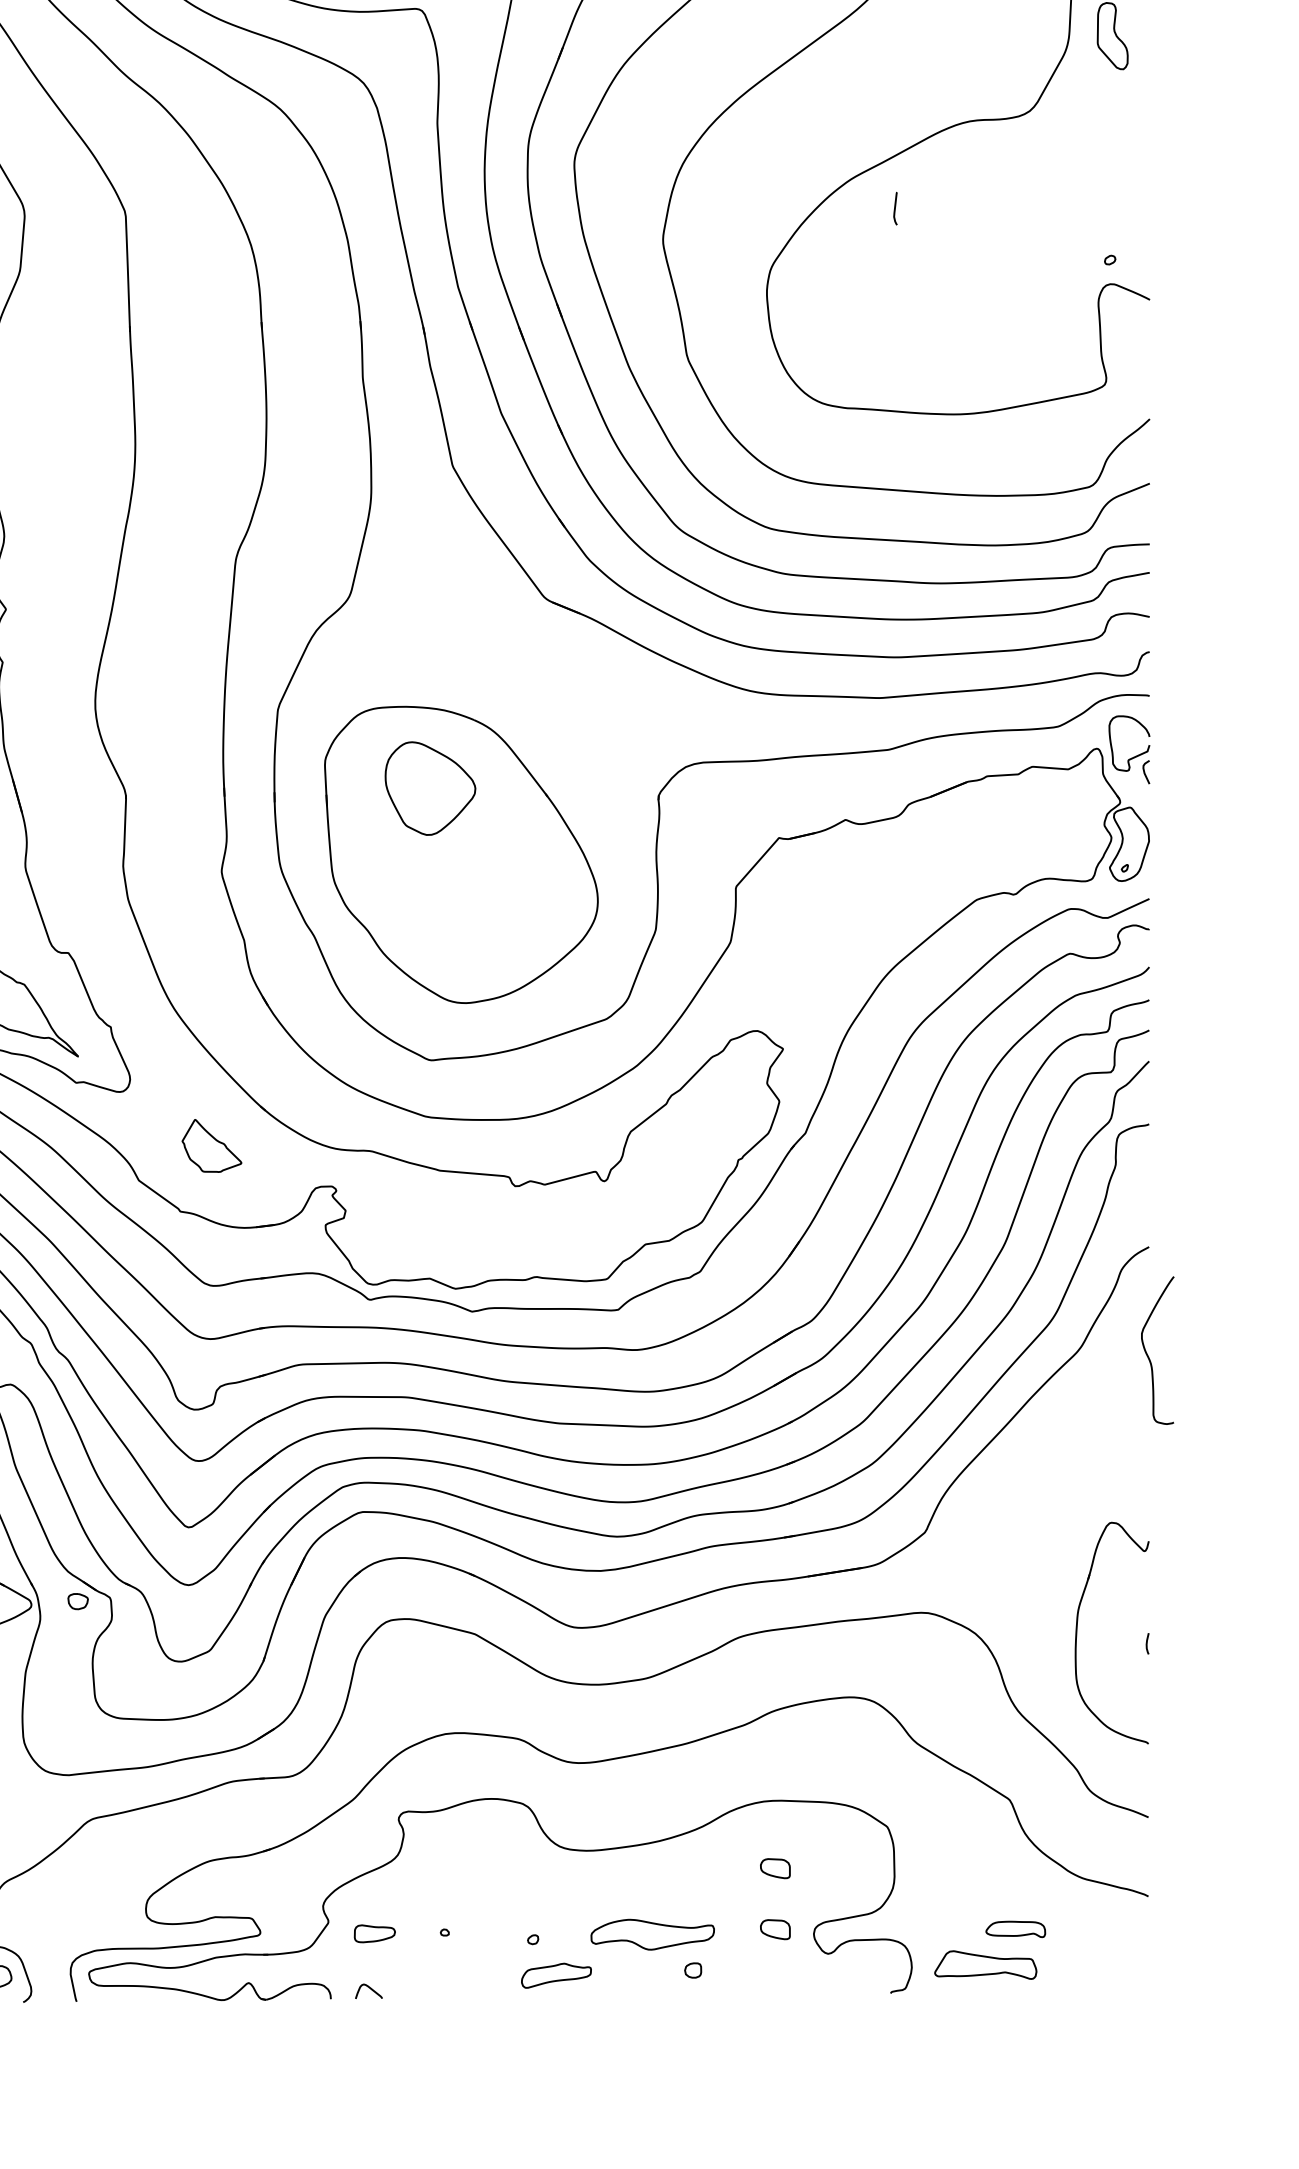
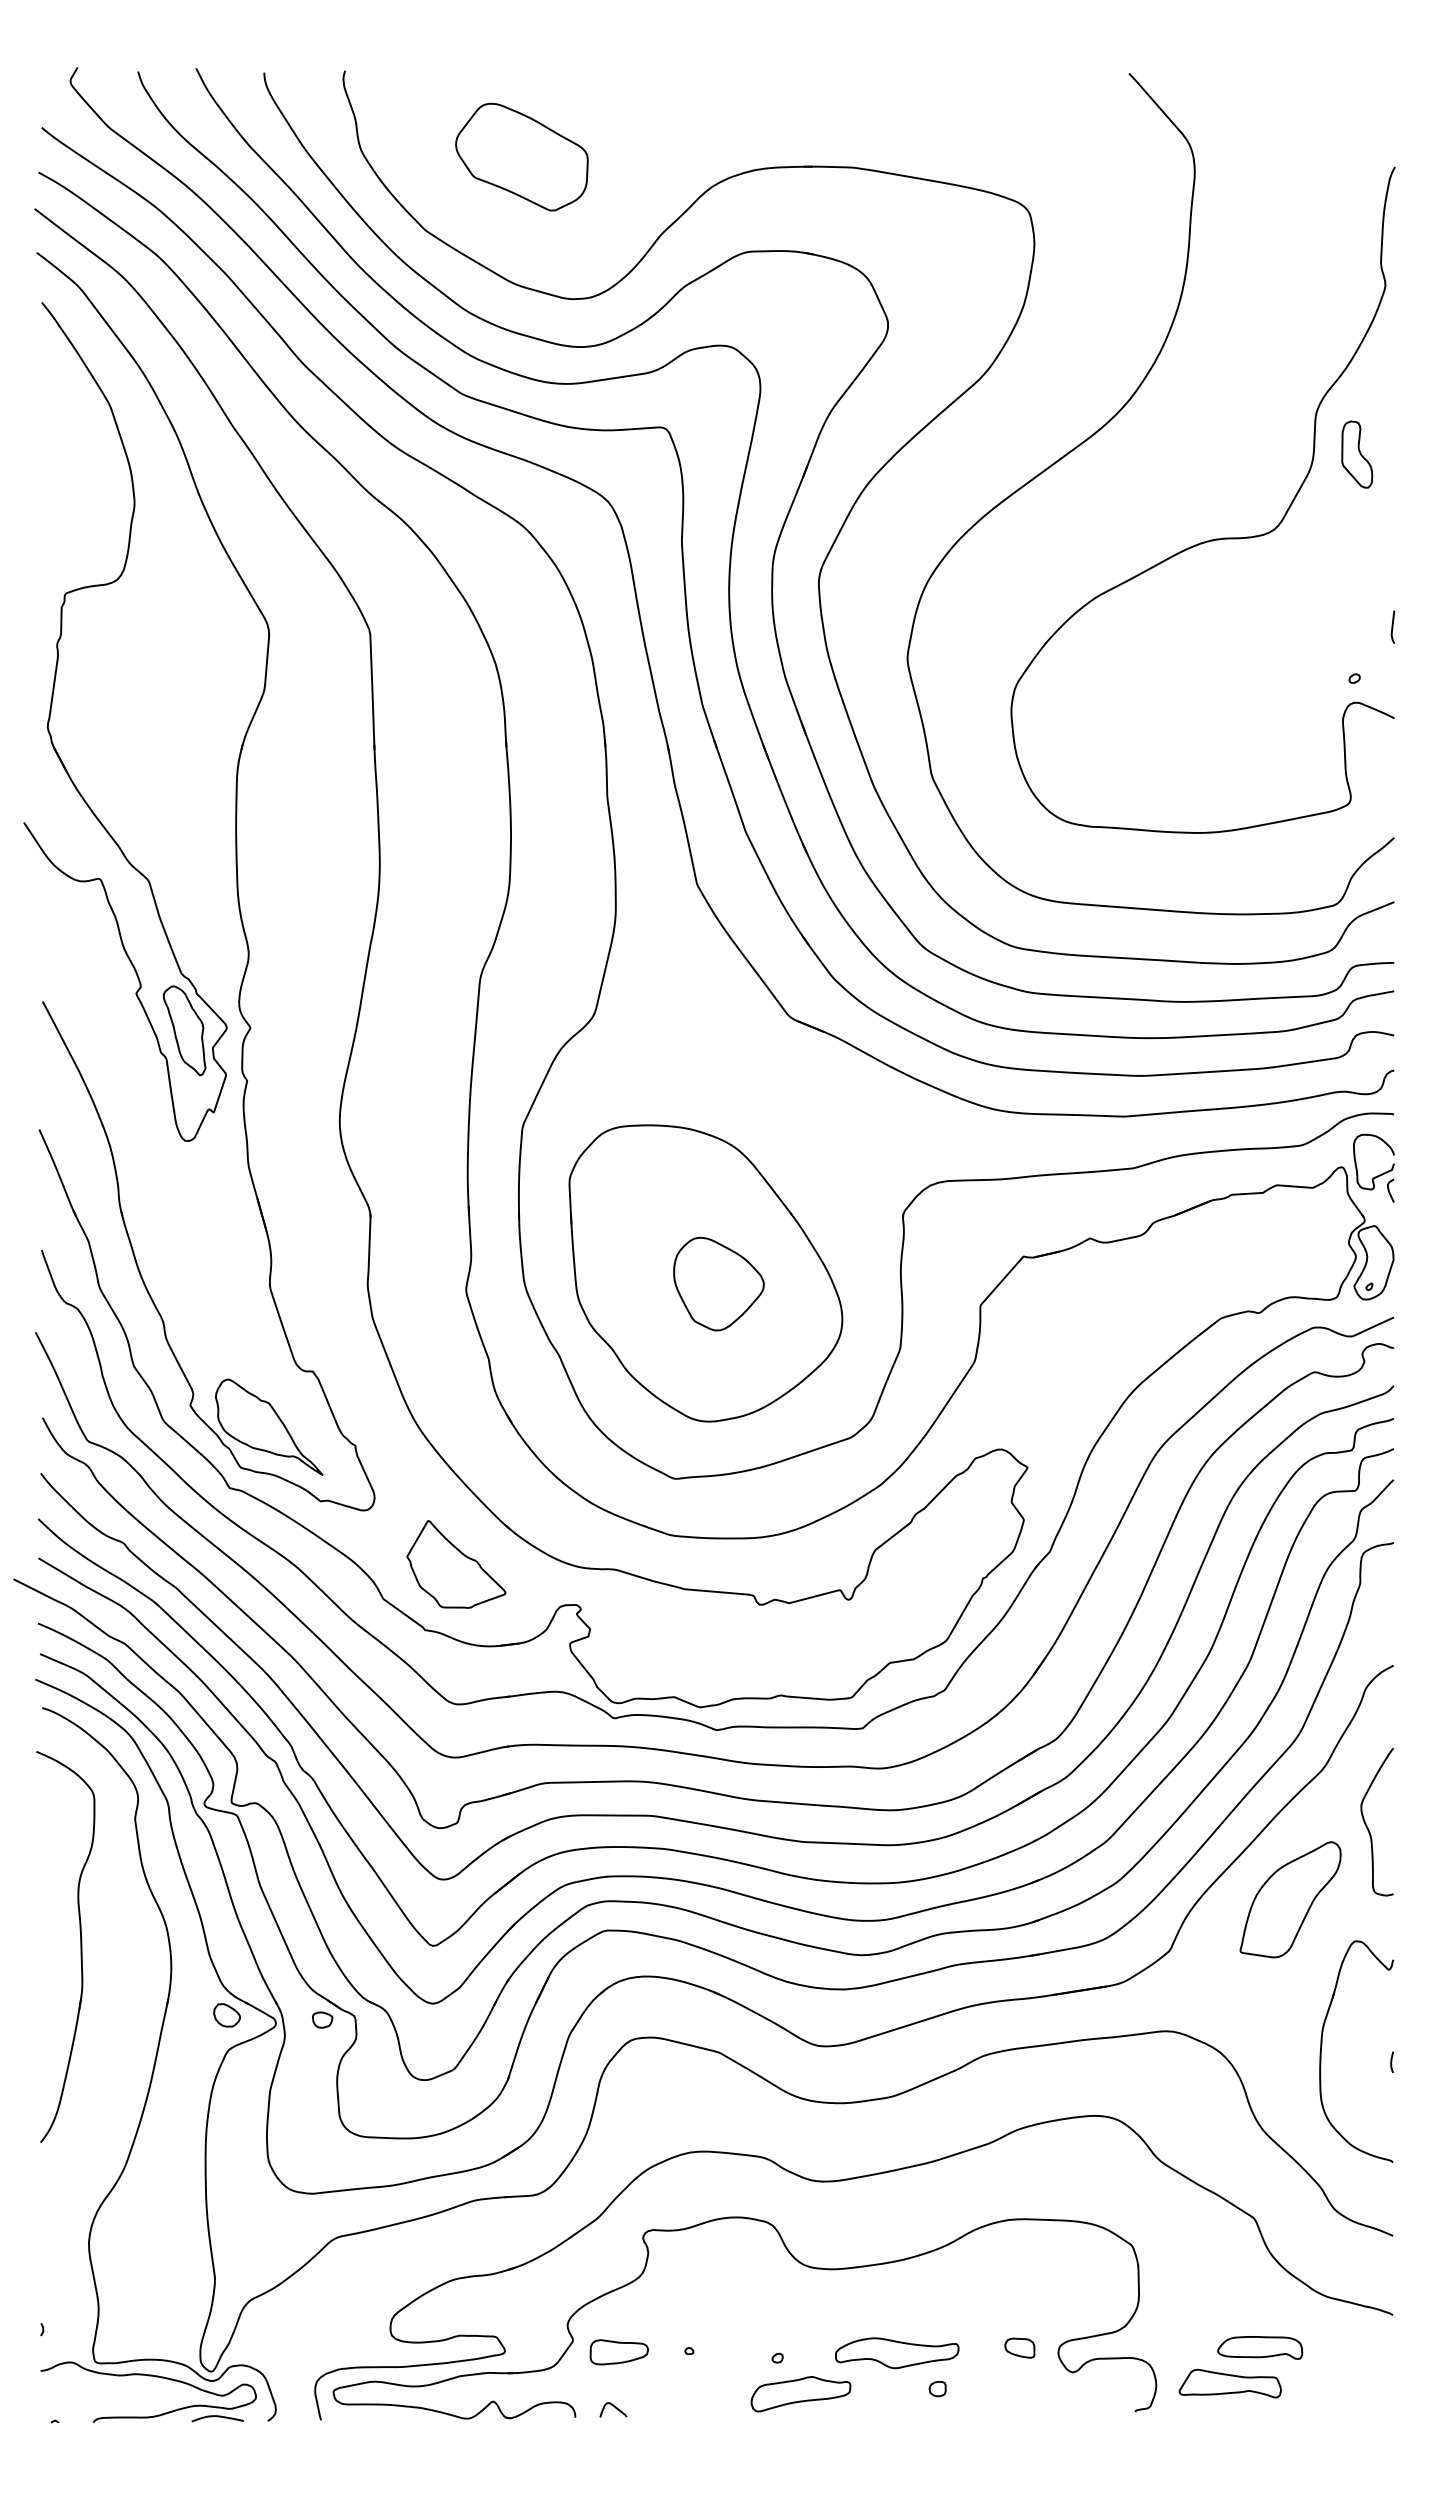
curve: (895, 207) -> (1392, 626), moved
part: (430, 787) -> (718, 1283), moved
part: (212, 1145) -> (456, 1564), size x1.67
curve: (1148, 1353) -> (1367, 1825), moved
part: (1046, 1480) -> (1290, 1899), added
part: (775, 1867) -> (1019, 2286), removed
part: (1016, 1928) -> (1260, 2347), size x1.43
part: (375, 1933) -> (619, 2352), size x1.43
part: (556, 1975) -> (800, 2394), size x1.43

